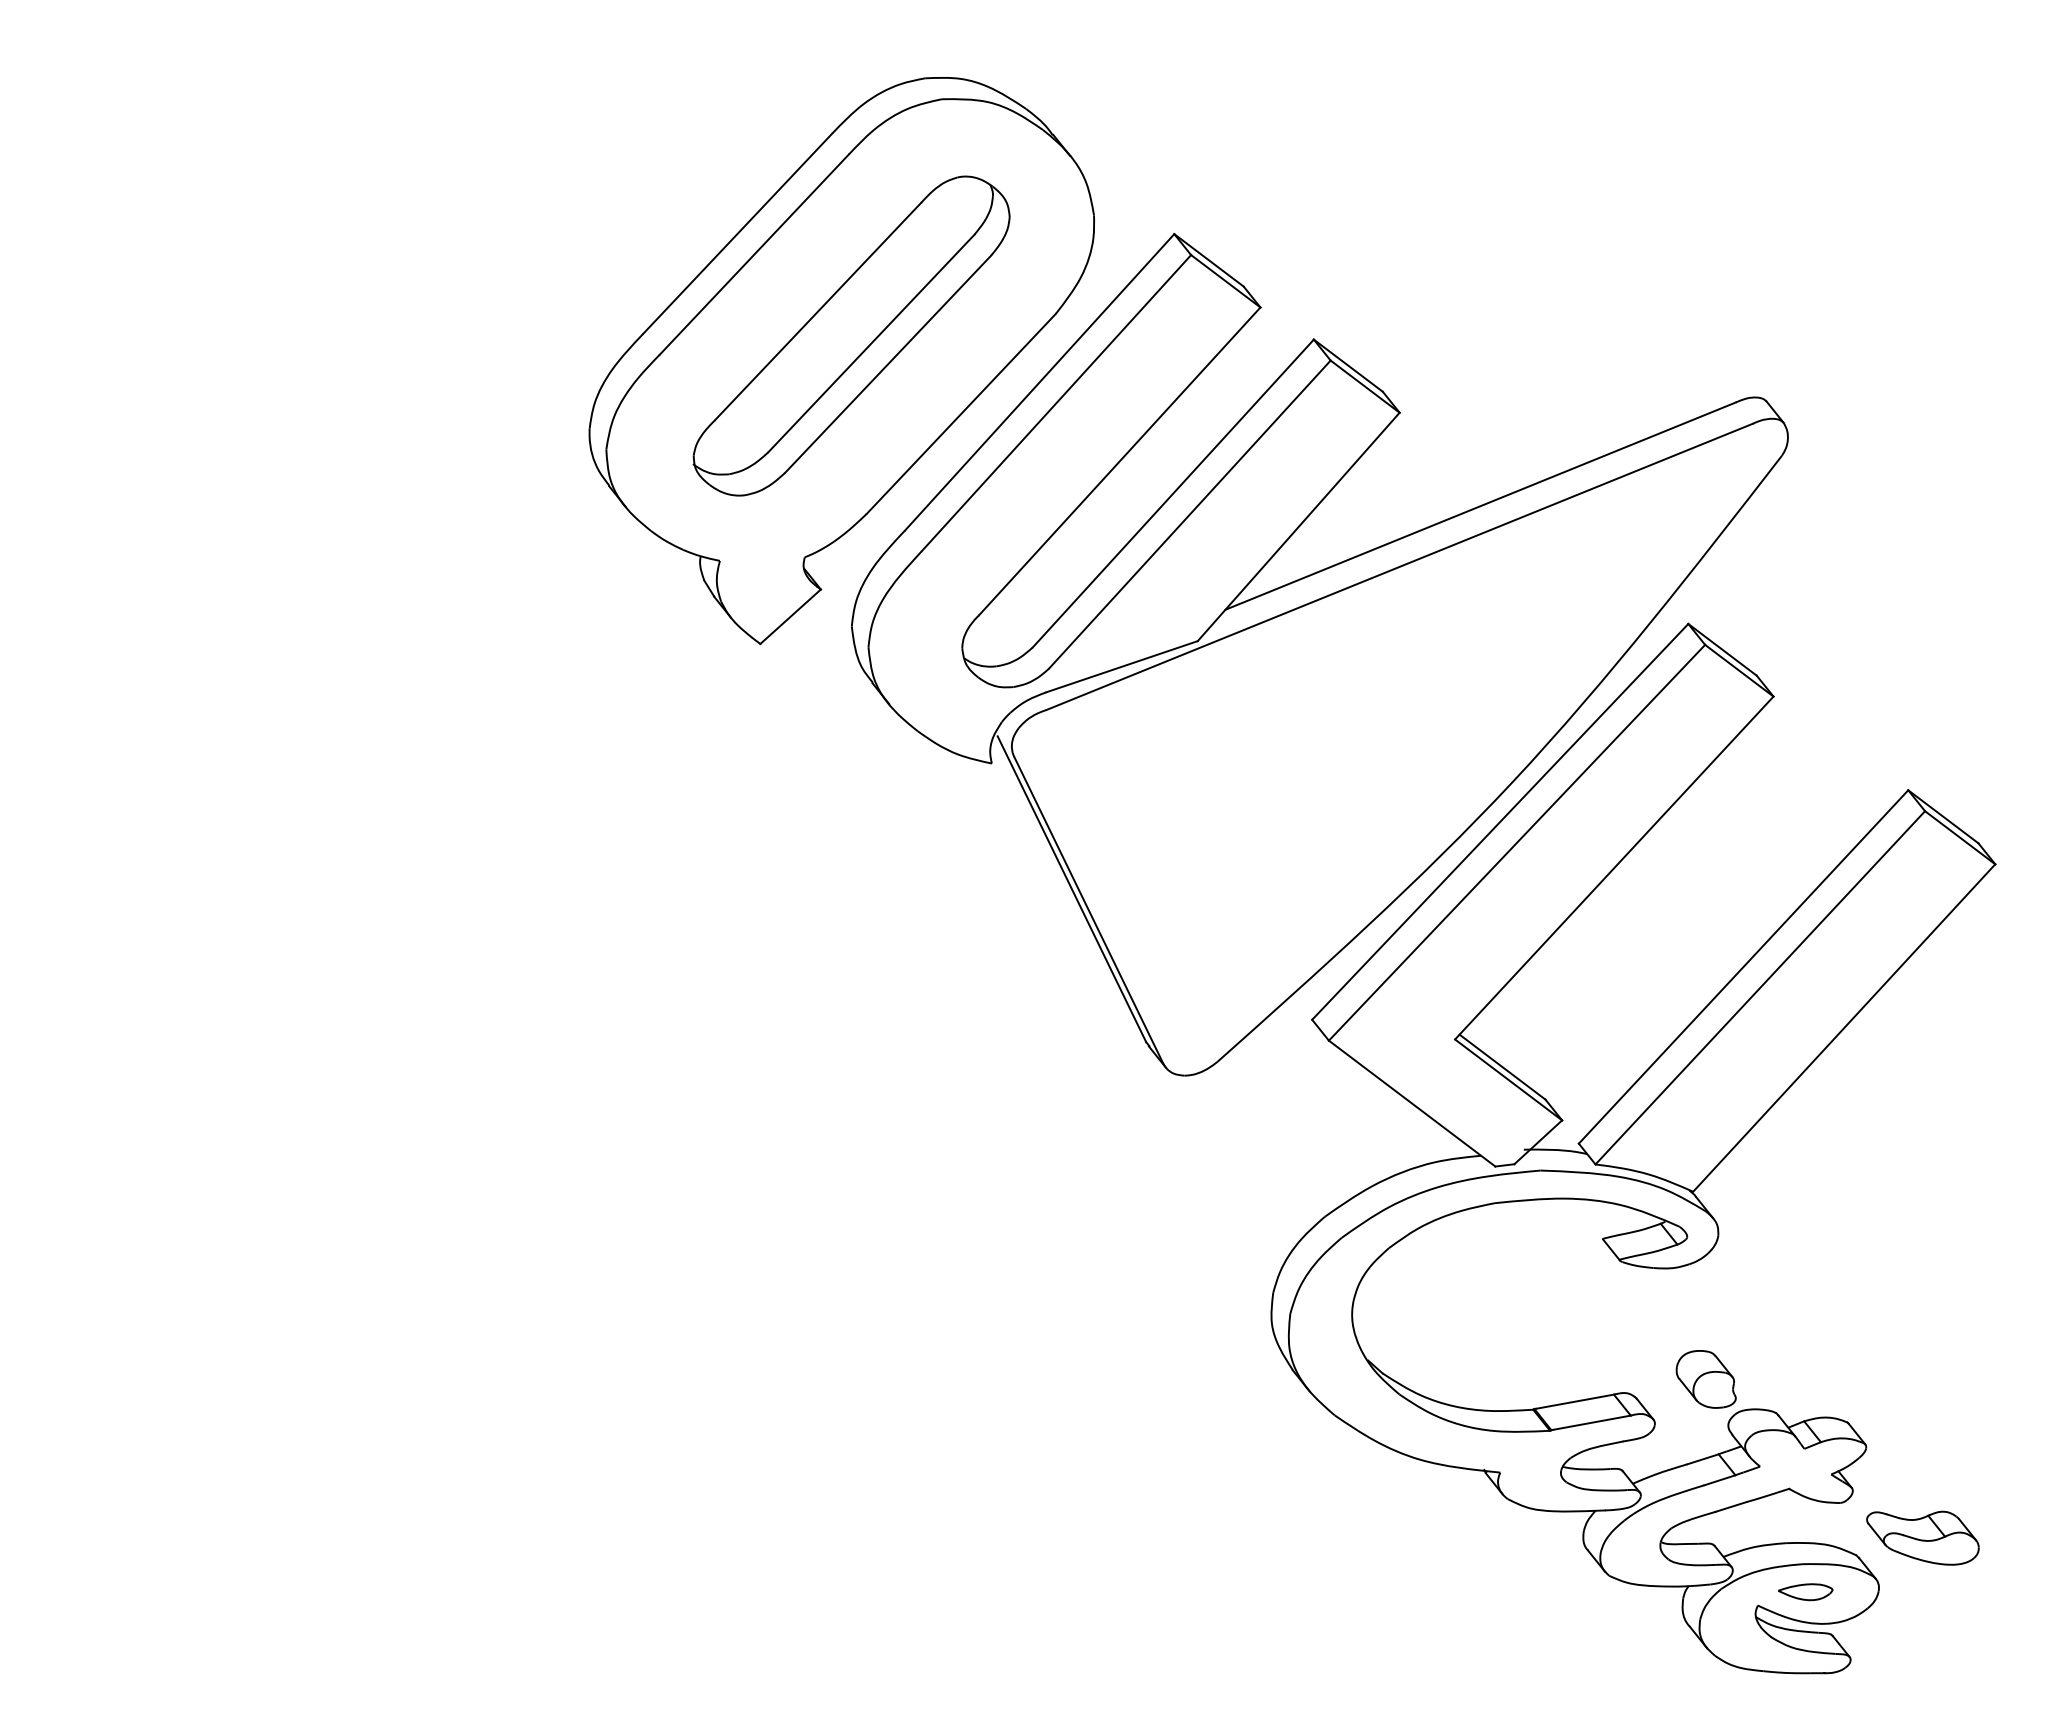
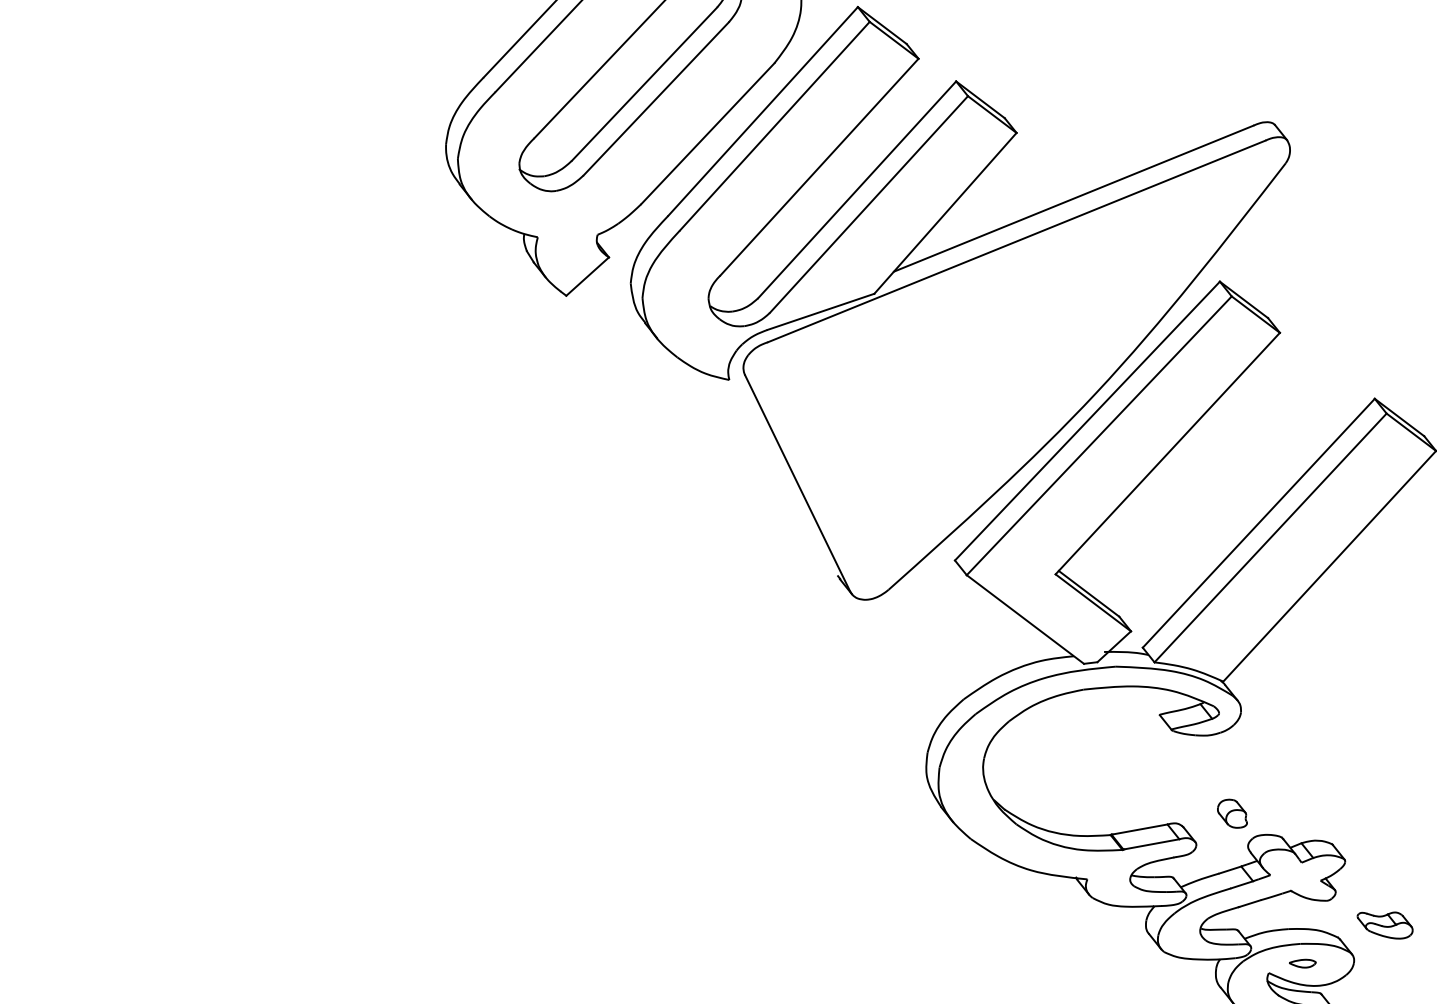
line: (1071, 889) -> (785, 468), removed
part: (1705, 1379) -> (1231, 813), size x0.7
part: (1922, 1537) -> (1384, 925), size x0.7
part: (1805, 1592) -> (1302, 963), size x0.7

